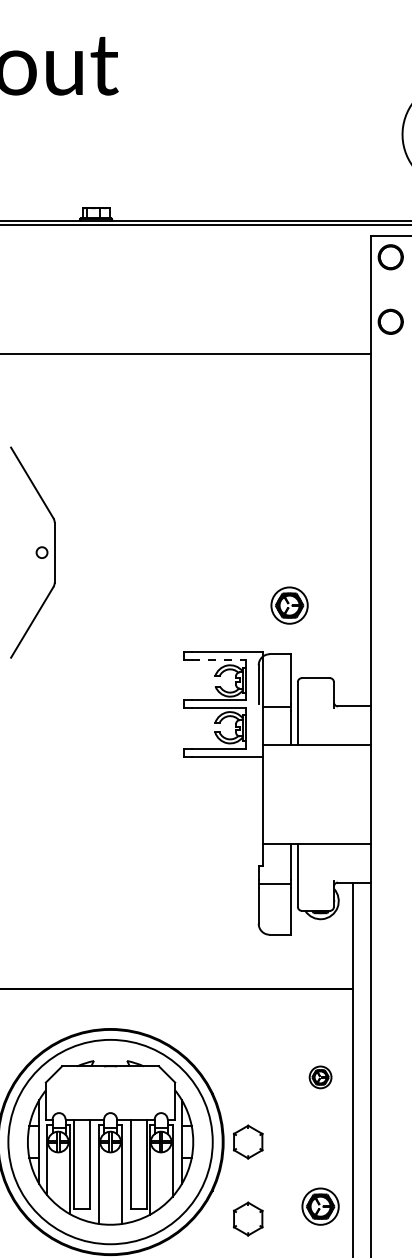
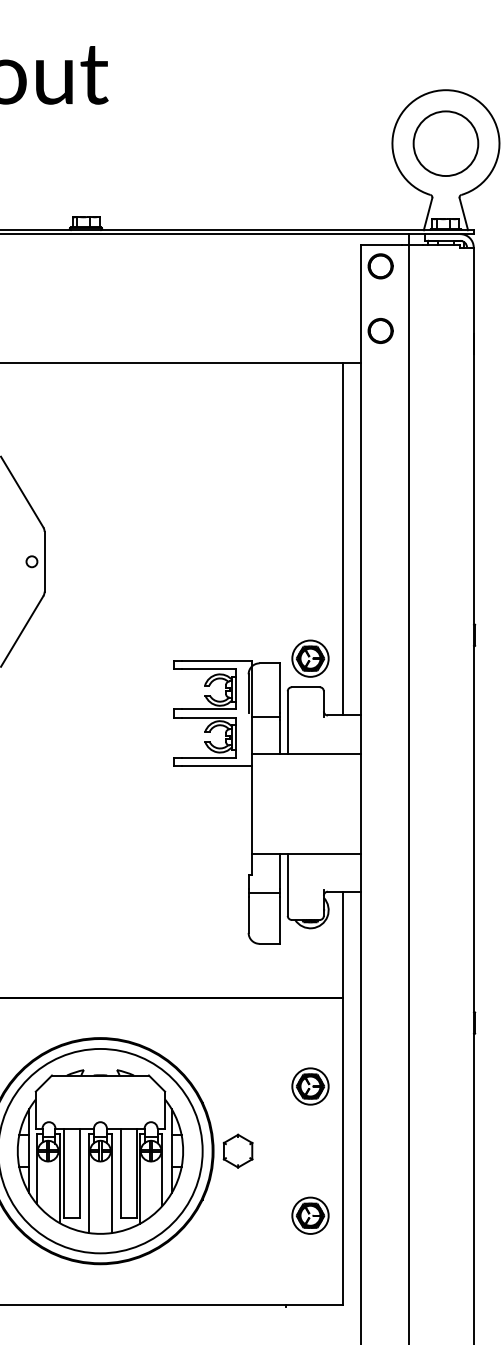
line: (352, 530) -> (342, 539), added
part: (289, 605) -> (310, 658), moved
line: (219, 660) -> (209, 669), dashed -> solid
part: (320, 1077) -> (310, 1086), size x1.67
part: (247, 1218) -> (237, 1227), removed

